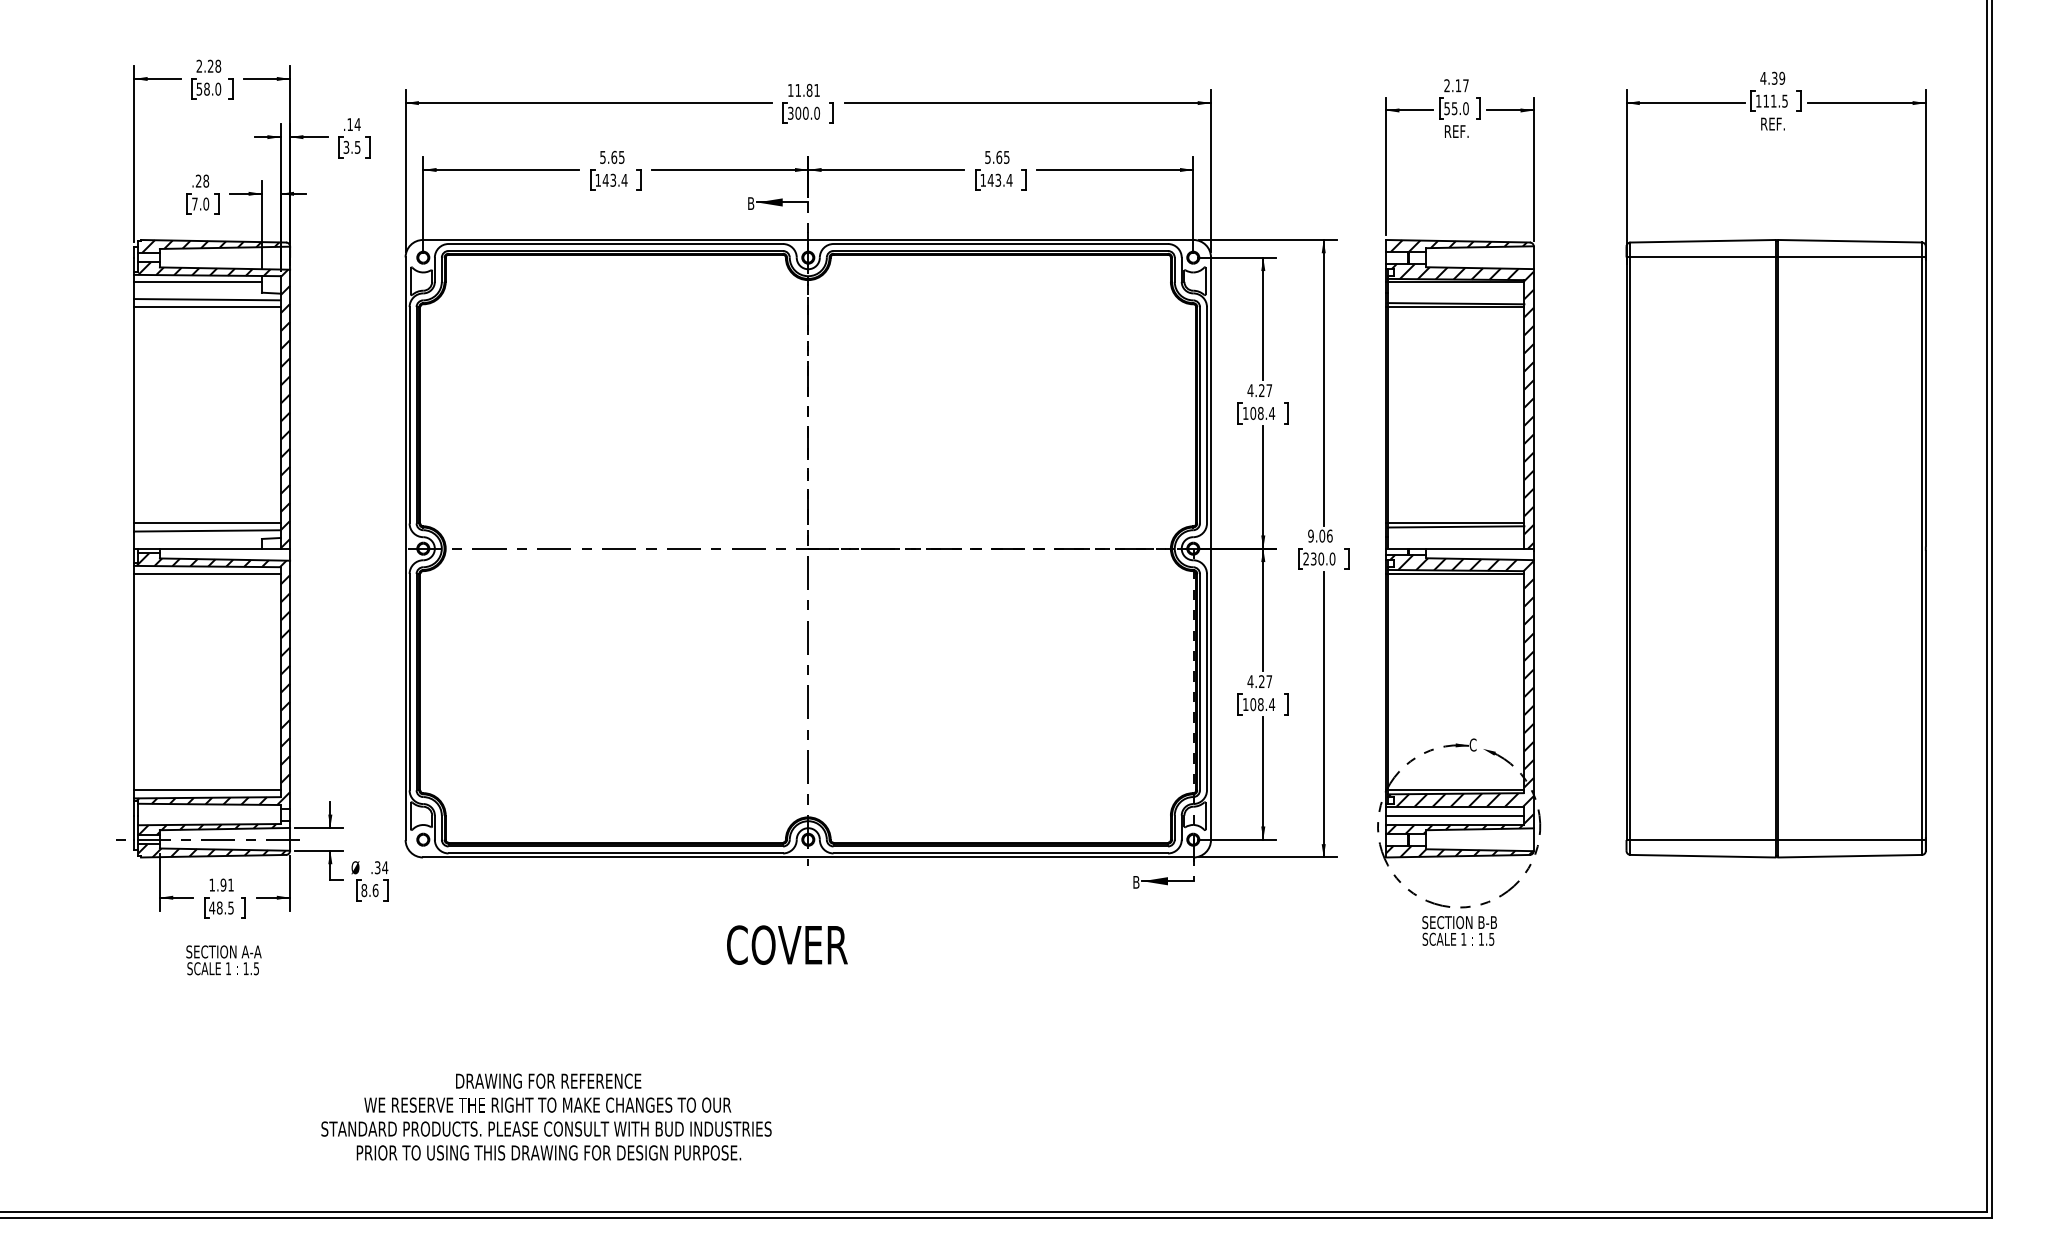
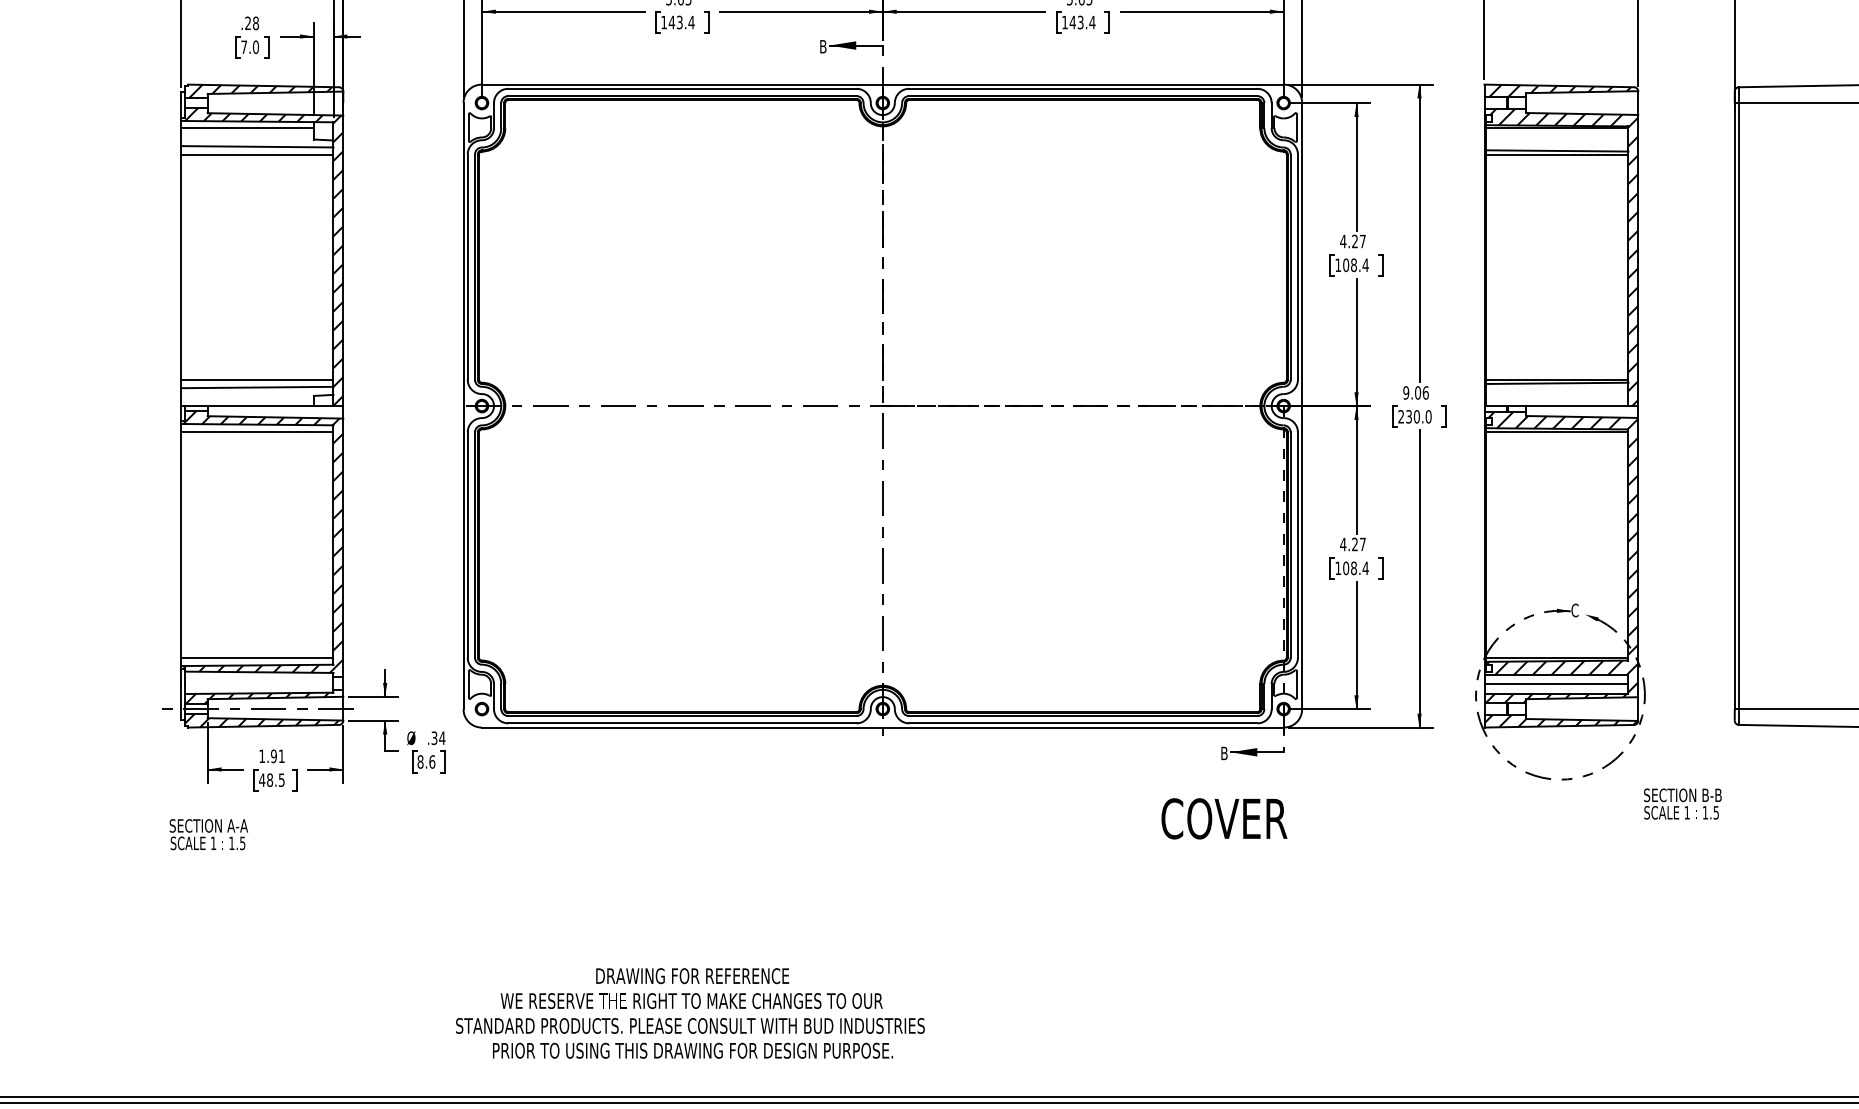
text: (1459, 930) -> (1682, 803), moved
text: (787, 944) -> (1224, 818), moved
text: (223, 960) -> (208, 834), moved
text: (546, 1116) -> (690, 1012), moved

